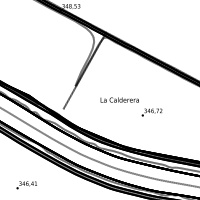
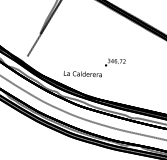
text: (119, 99) -> (82, 73), moved

